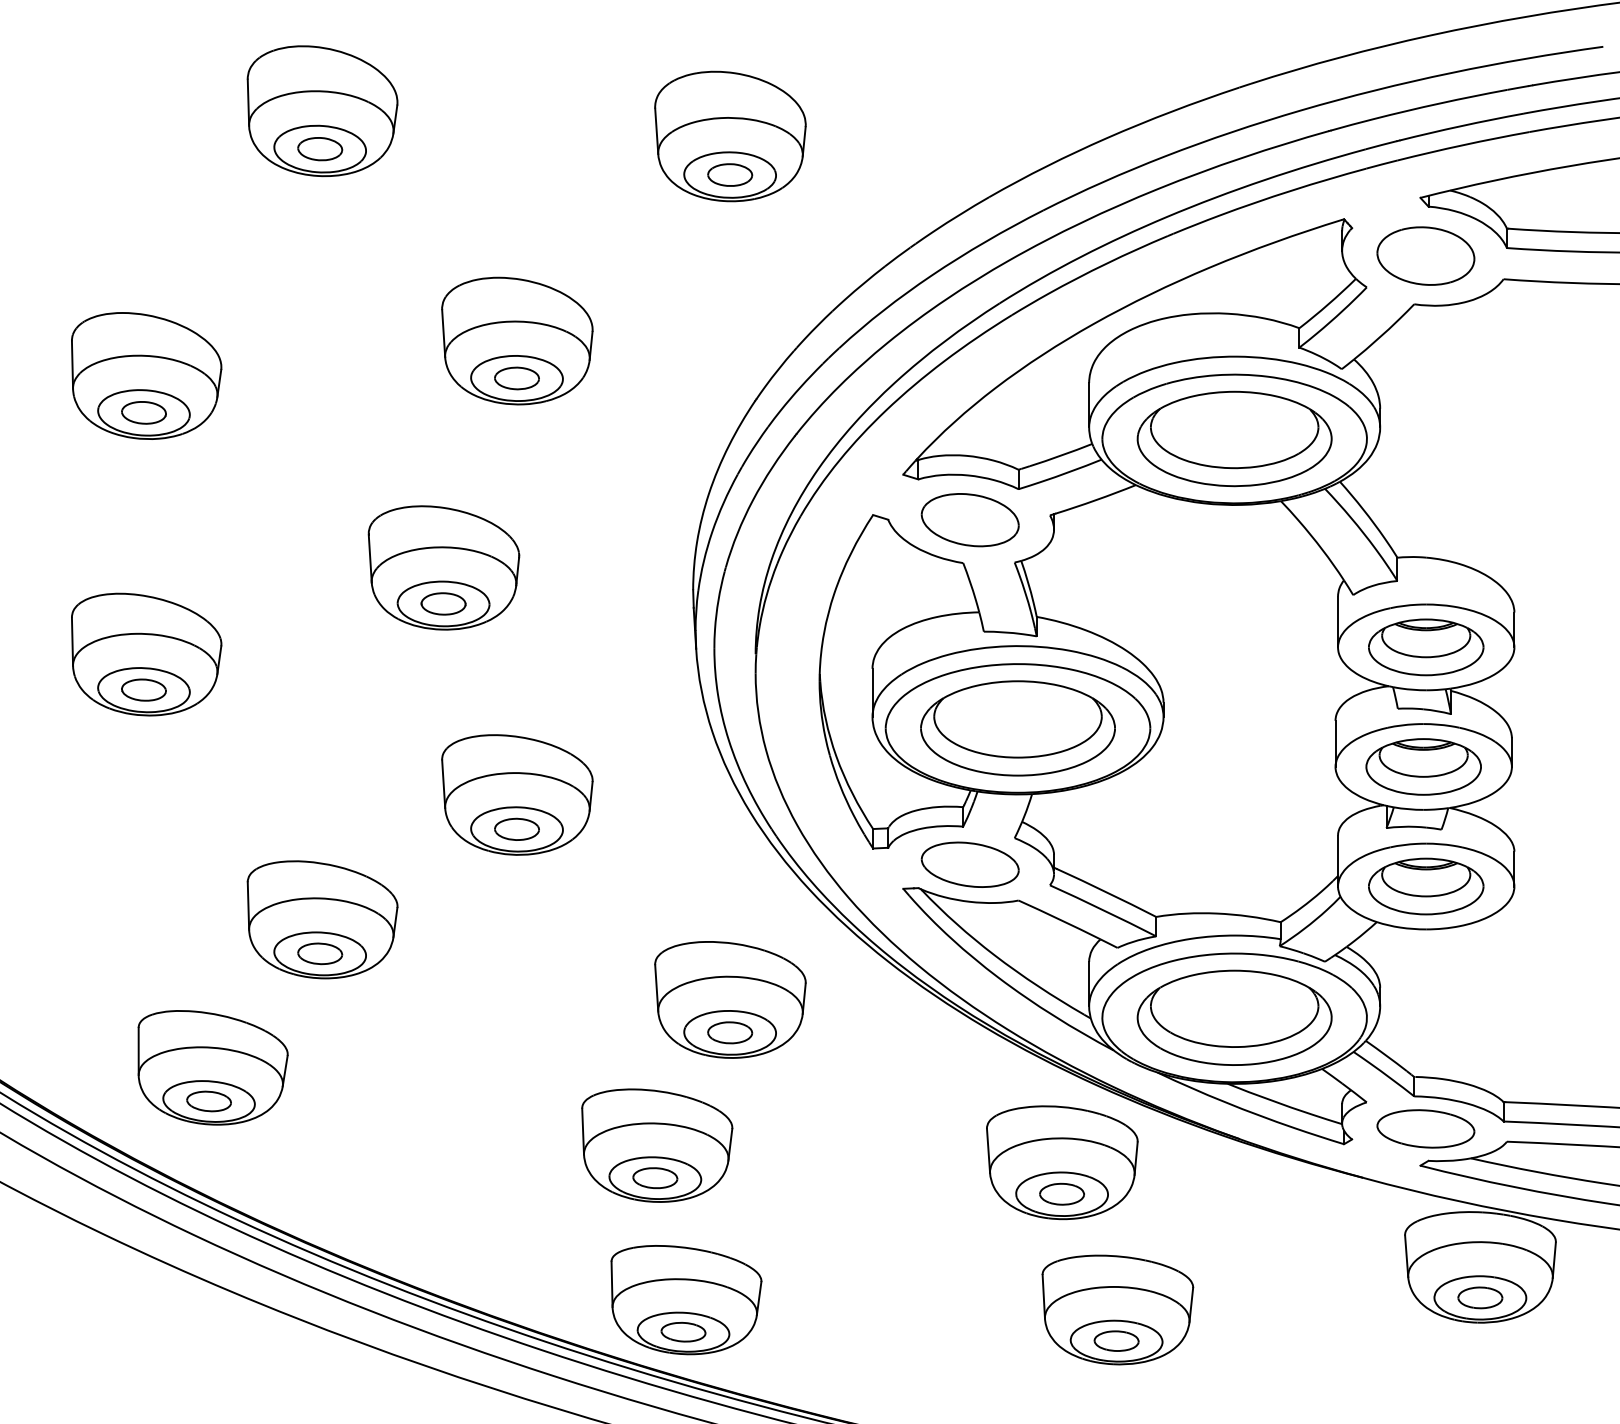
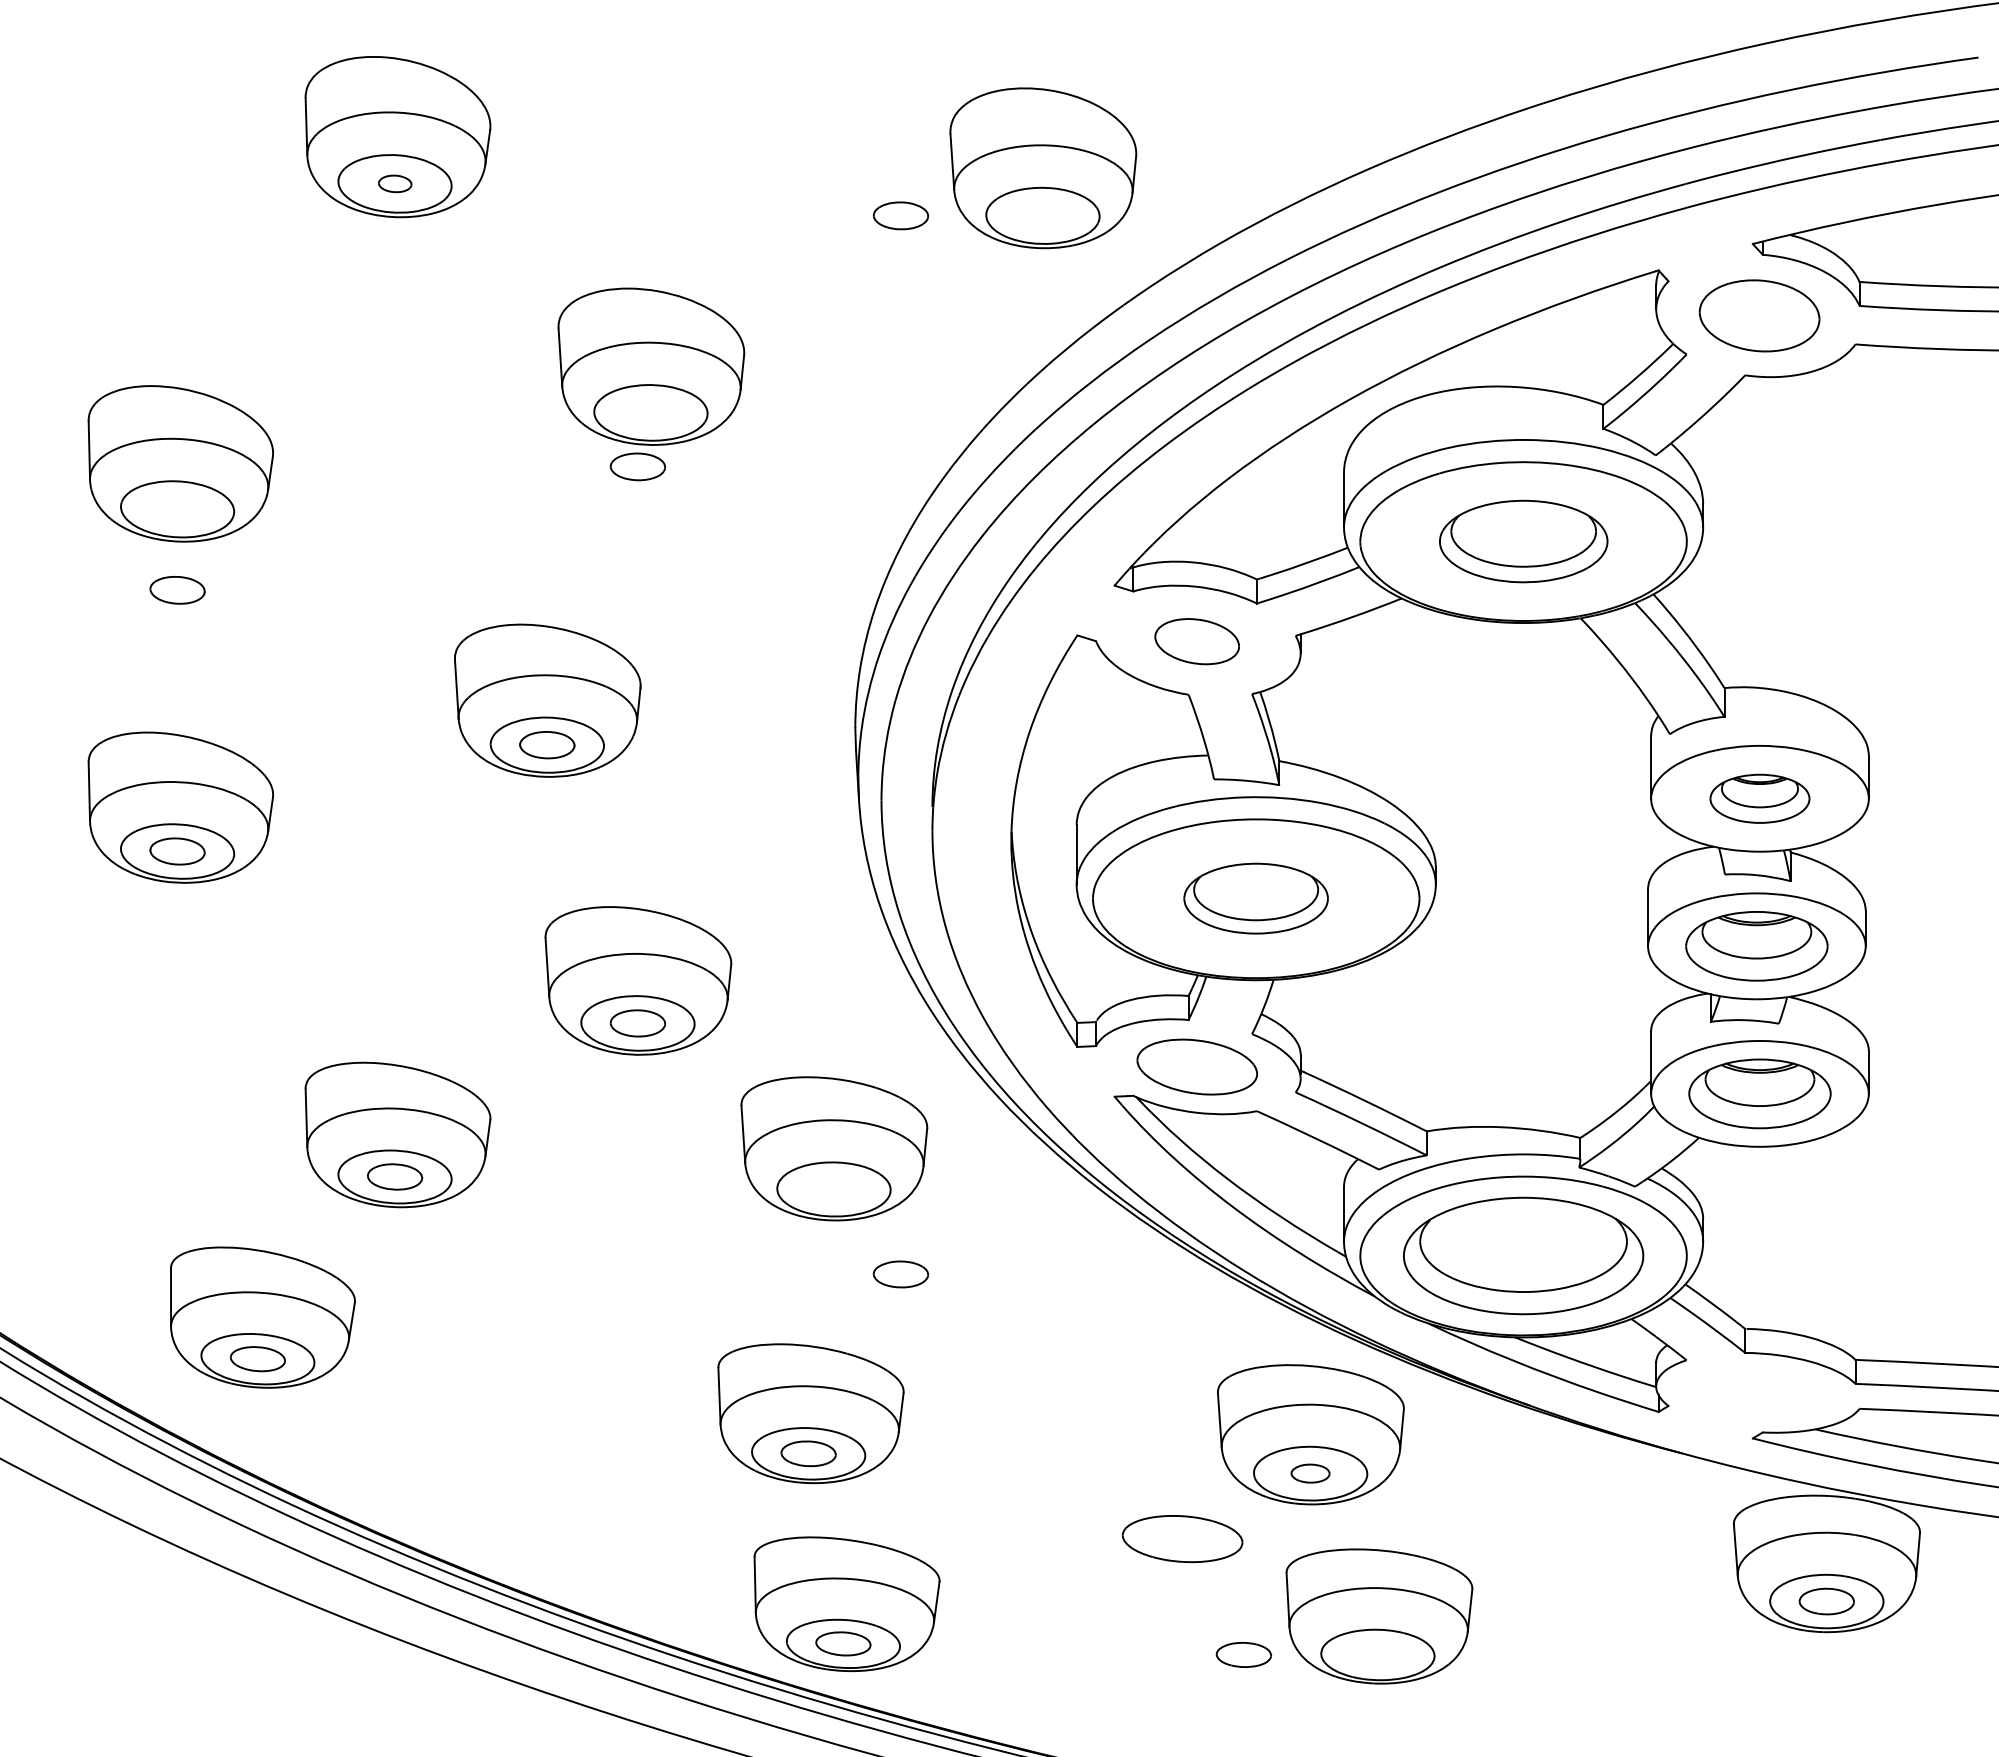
part: (730, 136) -> (1043, 168), moved
part: (320, 148) -> (395, 183), size x0.6
part: (517, 340) -> (651, 366), moved
part: (143, 412) -> (177, 590), moved
part: (1234, 438) -> (1523, 541), size x0.7
part: (969, 519) -> (1196, 641), size x0.7
part: (1425, 647) -> (1759, 798), size x0.7
part: (1017, 728) -> (1255, 898), size x0.6
part: (730, 999) -> (834, 1148), moved
part: (1425, 1129) -> (1182, 1539), moved
part: (1062, 1194) -> (1310, 1473), size x0.7
part: (1116, 1340) -> (1243, 1654), moved

